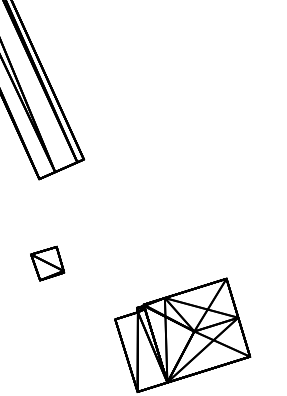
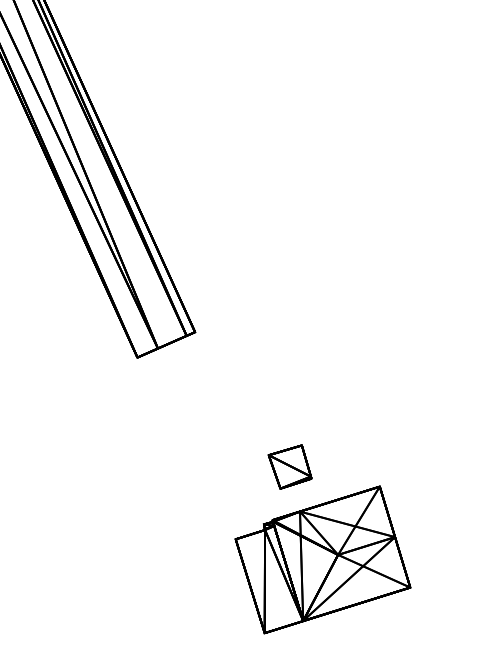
part: (47, 263) -> (289, 466), moved

